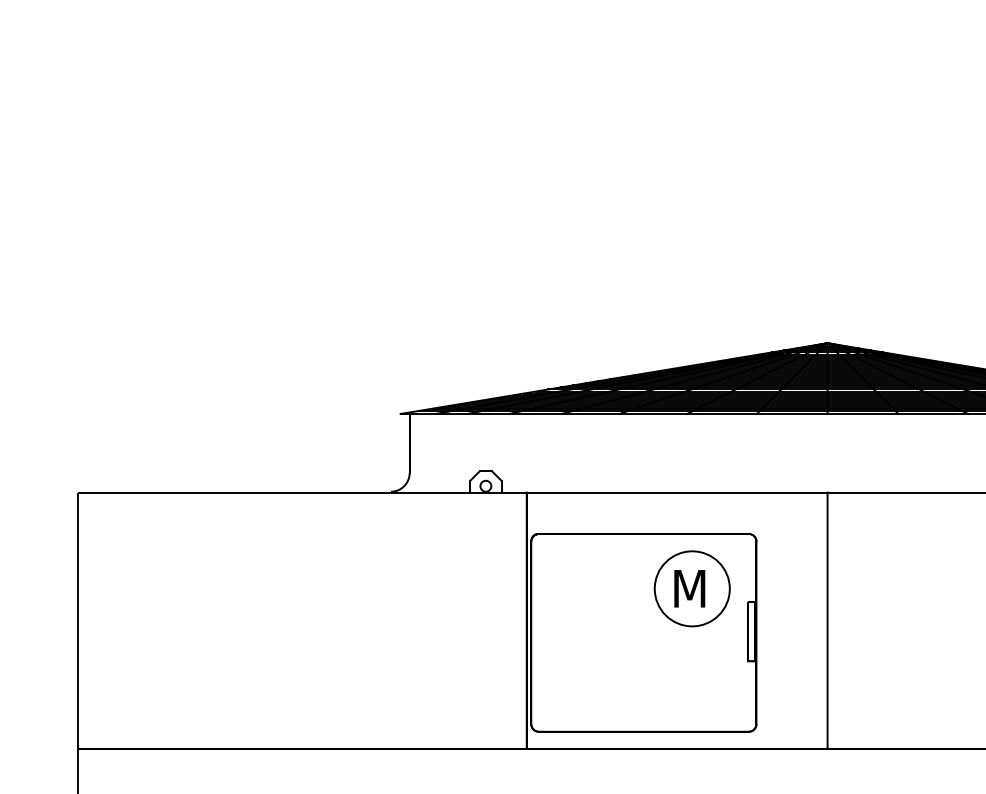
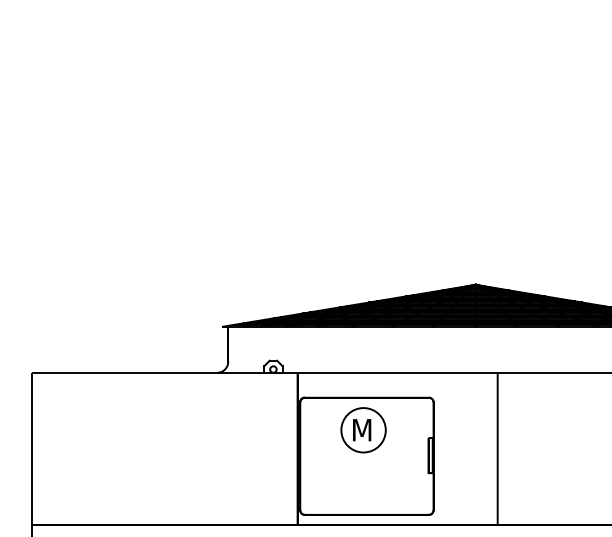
part: (692, 589) -> (363, 430), moved
line: (827, 621) -> (497, 449), moved

